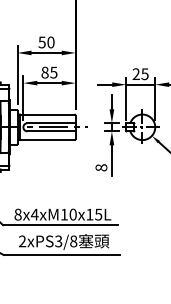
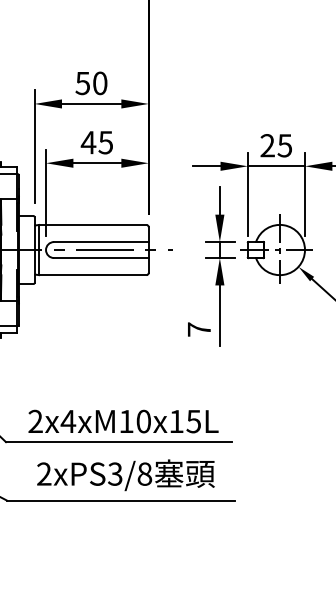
text: (44, 72) -> (87, 142), 85 -> 45
text: (101, 167) -> (199, 328), 8 -> 7
text: (17, 214) -> (34, 421), 8x4xM10x15L -> 2x4xM10x15L

